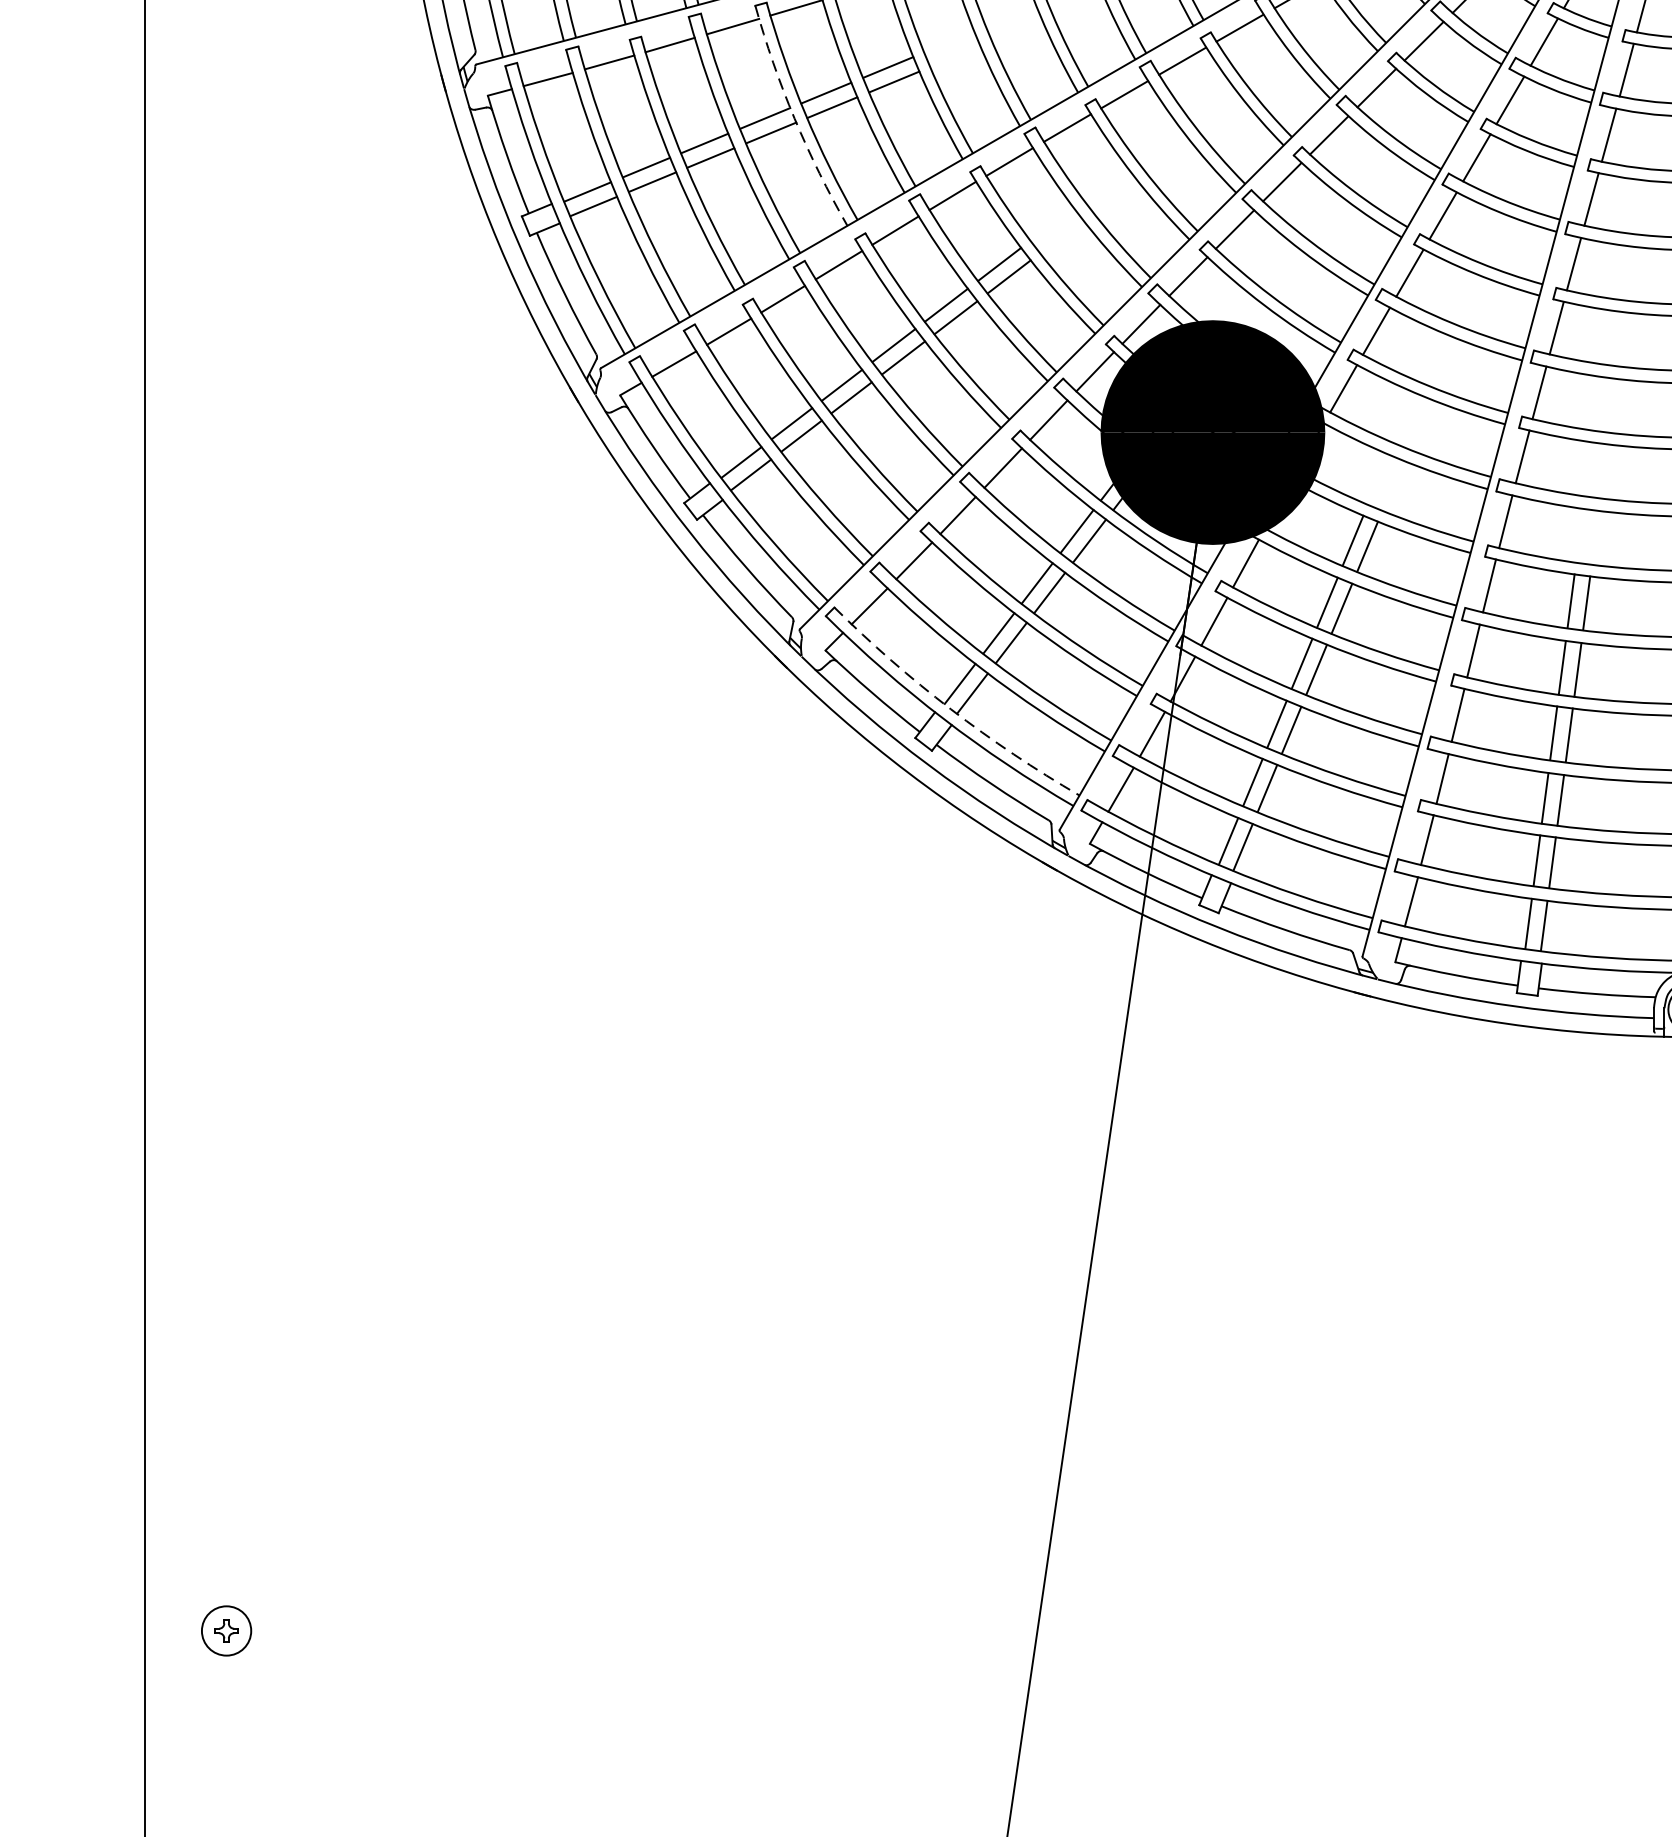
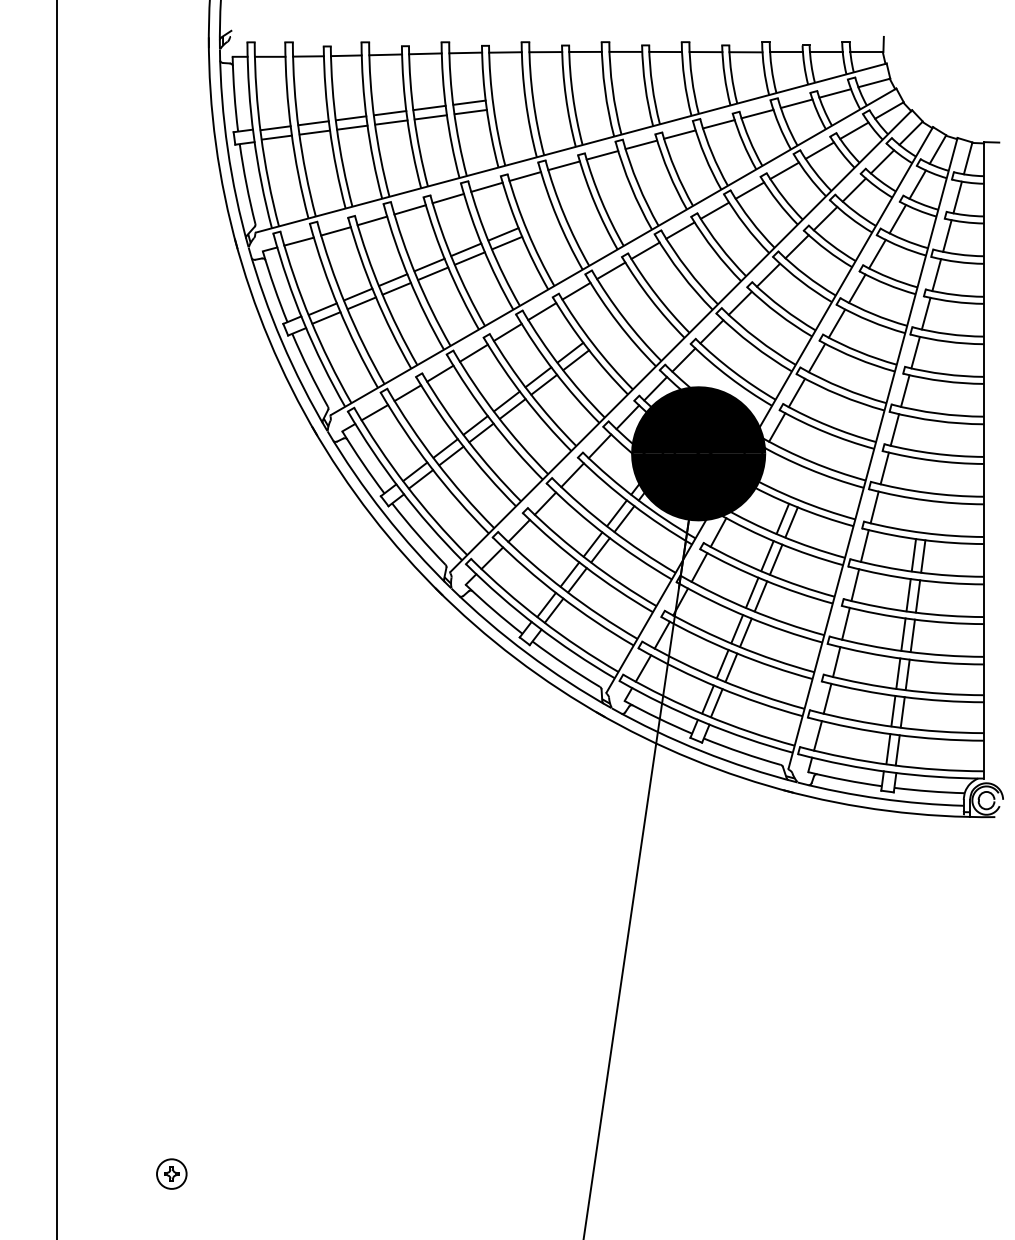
arc: (795, 119) -> (447, 265), dashed -> solid
arc: (951, 709) -> (541, 620), dashed -> solid
part: (226, 1629) -> (171, 1173), moved

